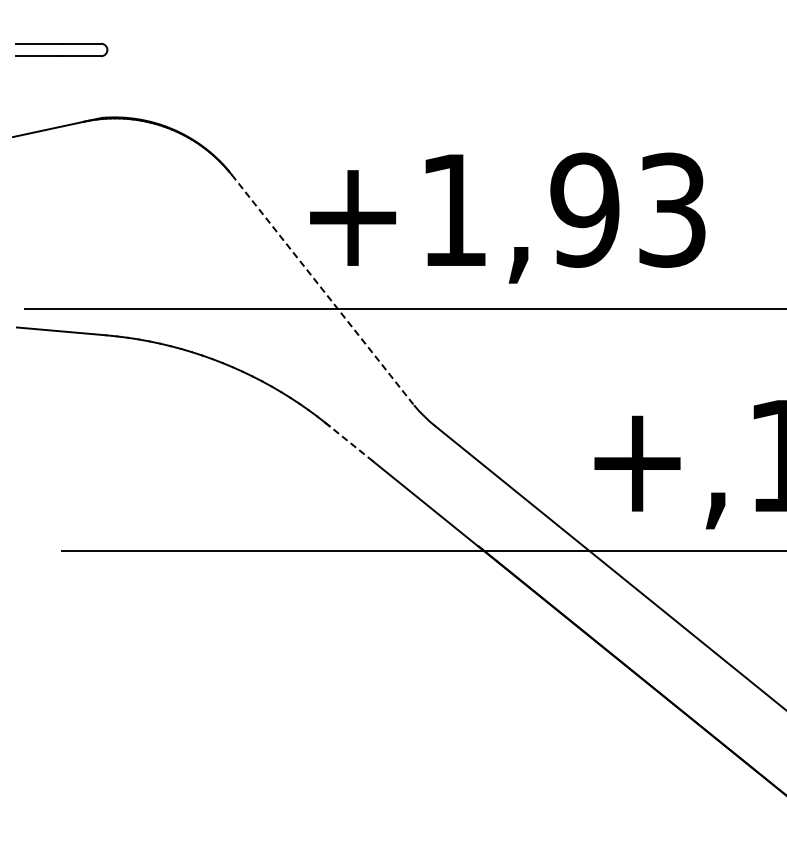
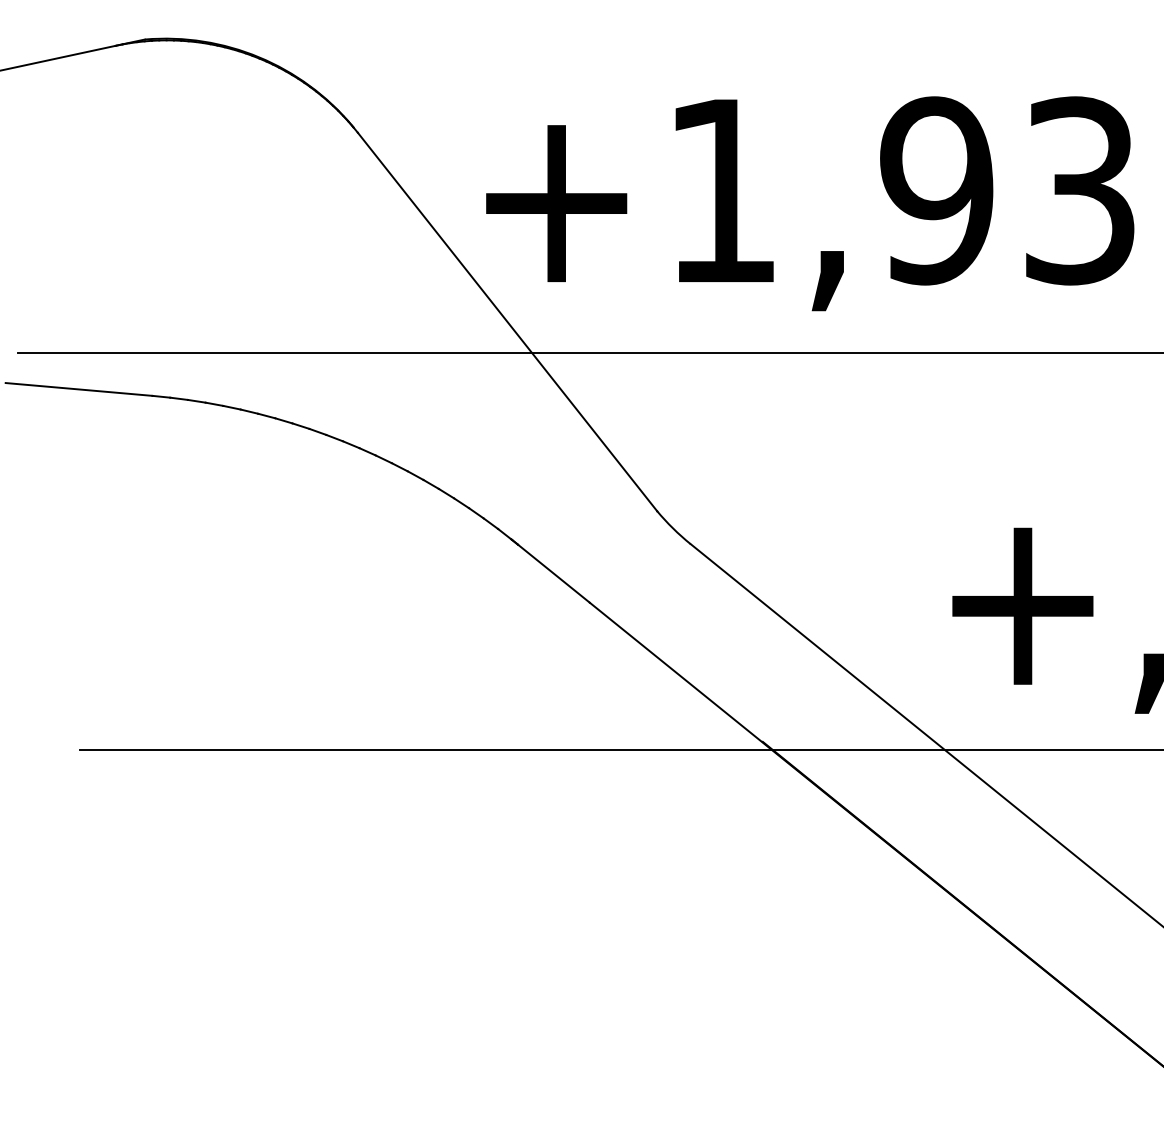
line: (323, 290) -> (508, 322), dashed -> solid
line: (350, 443) -> (552, 573), dashed -> solid

